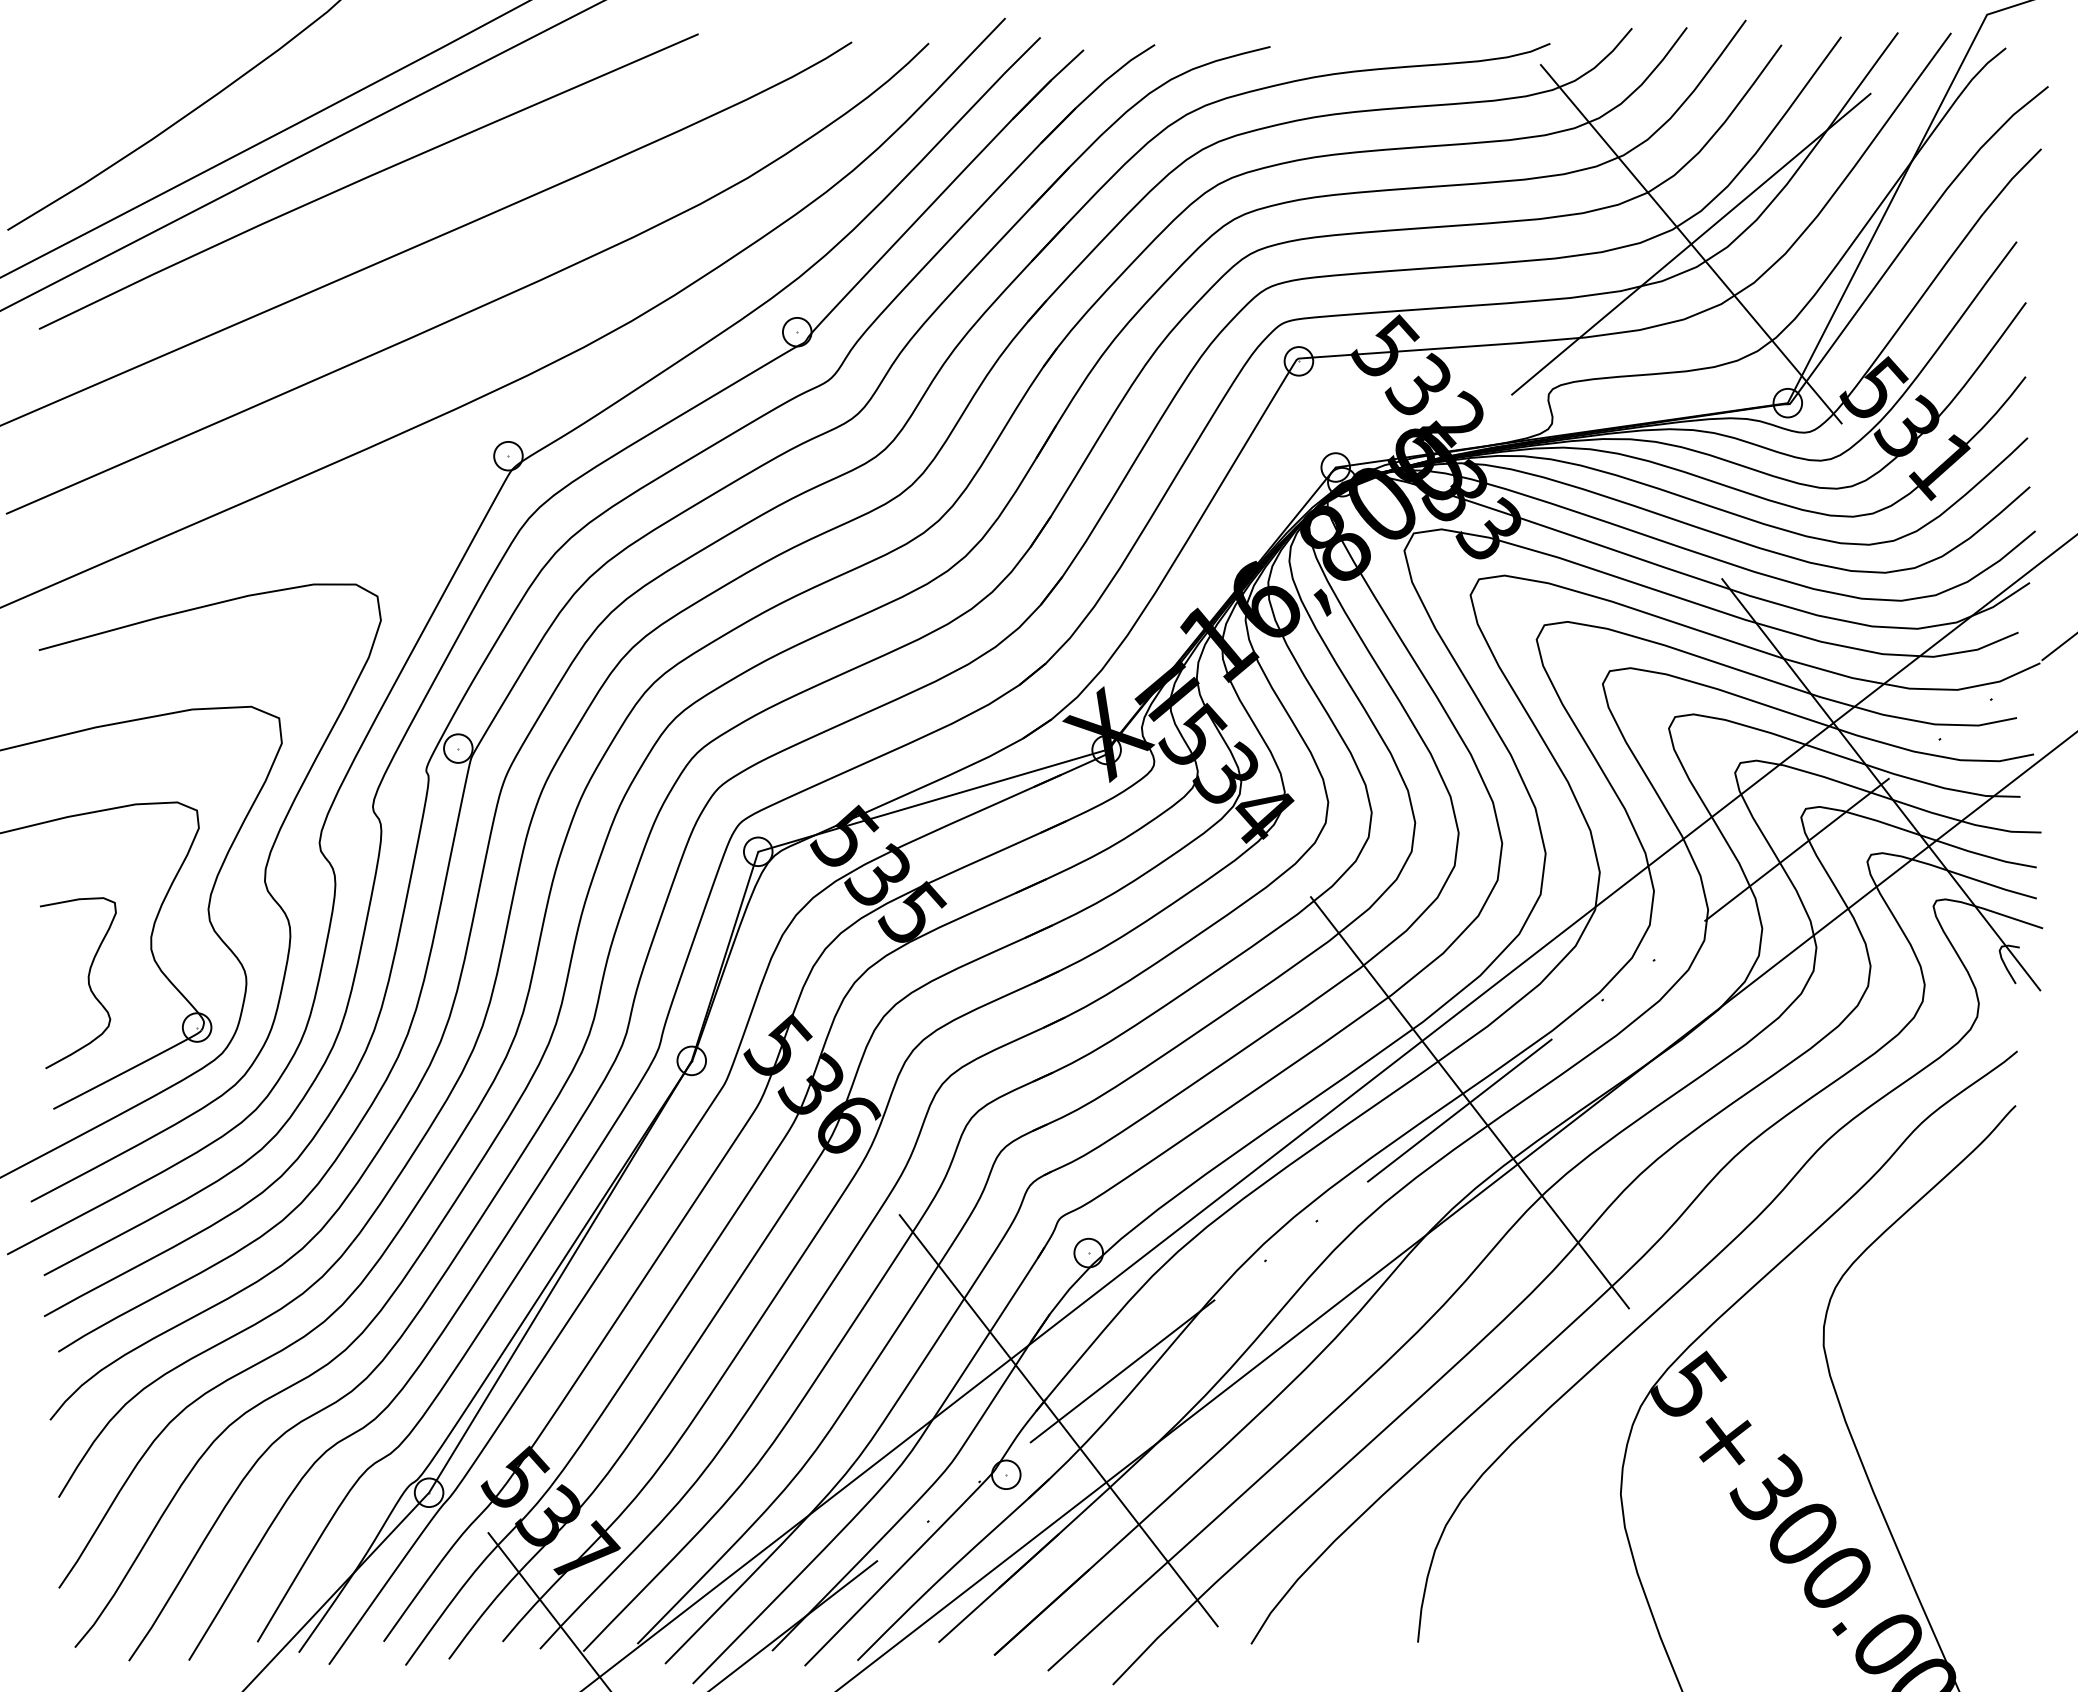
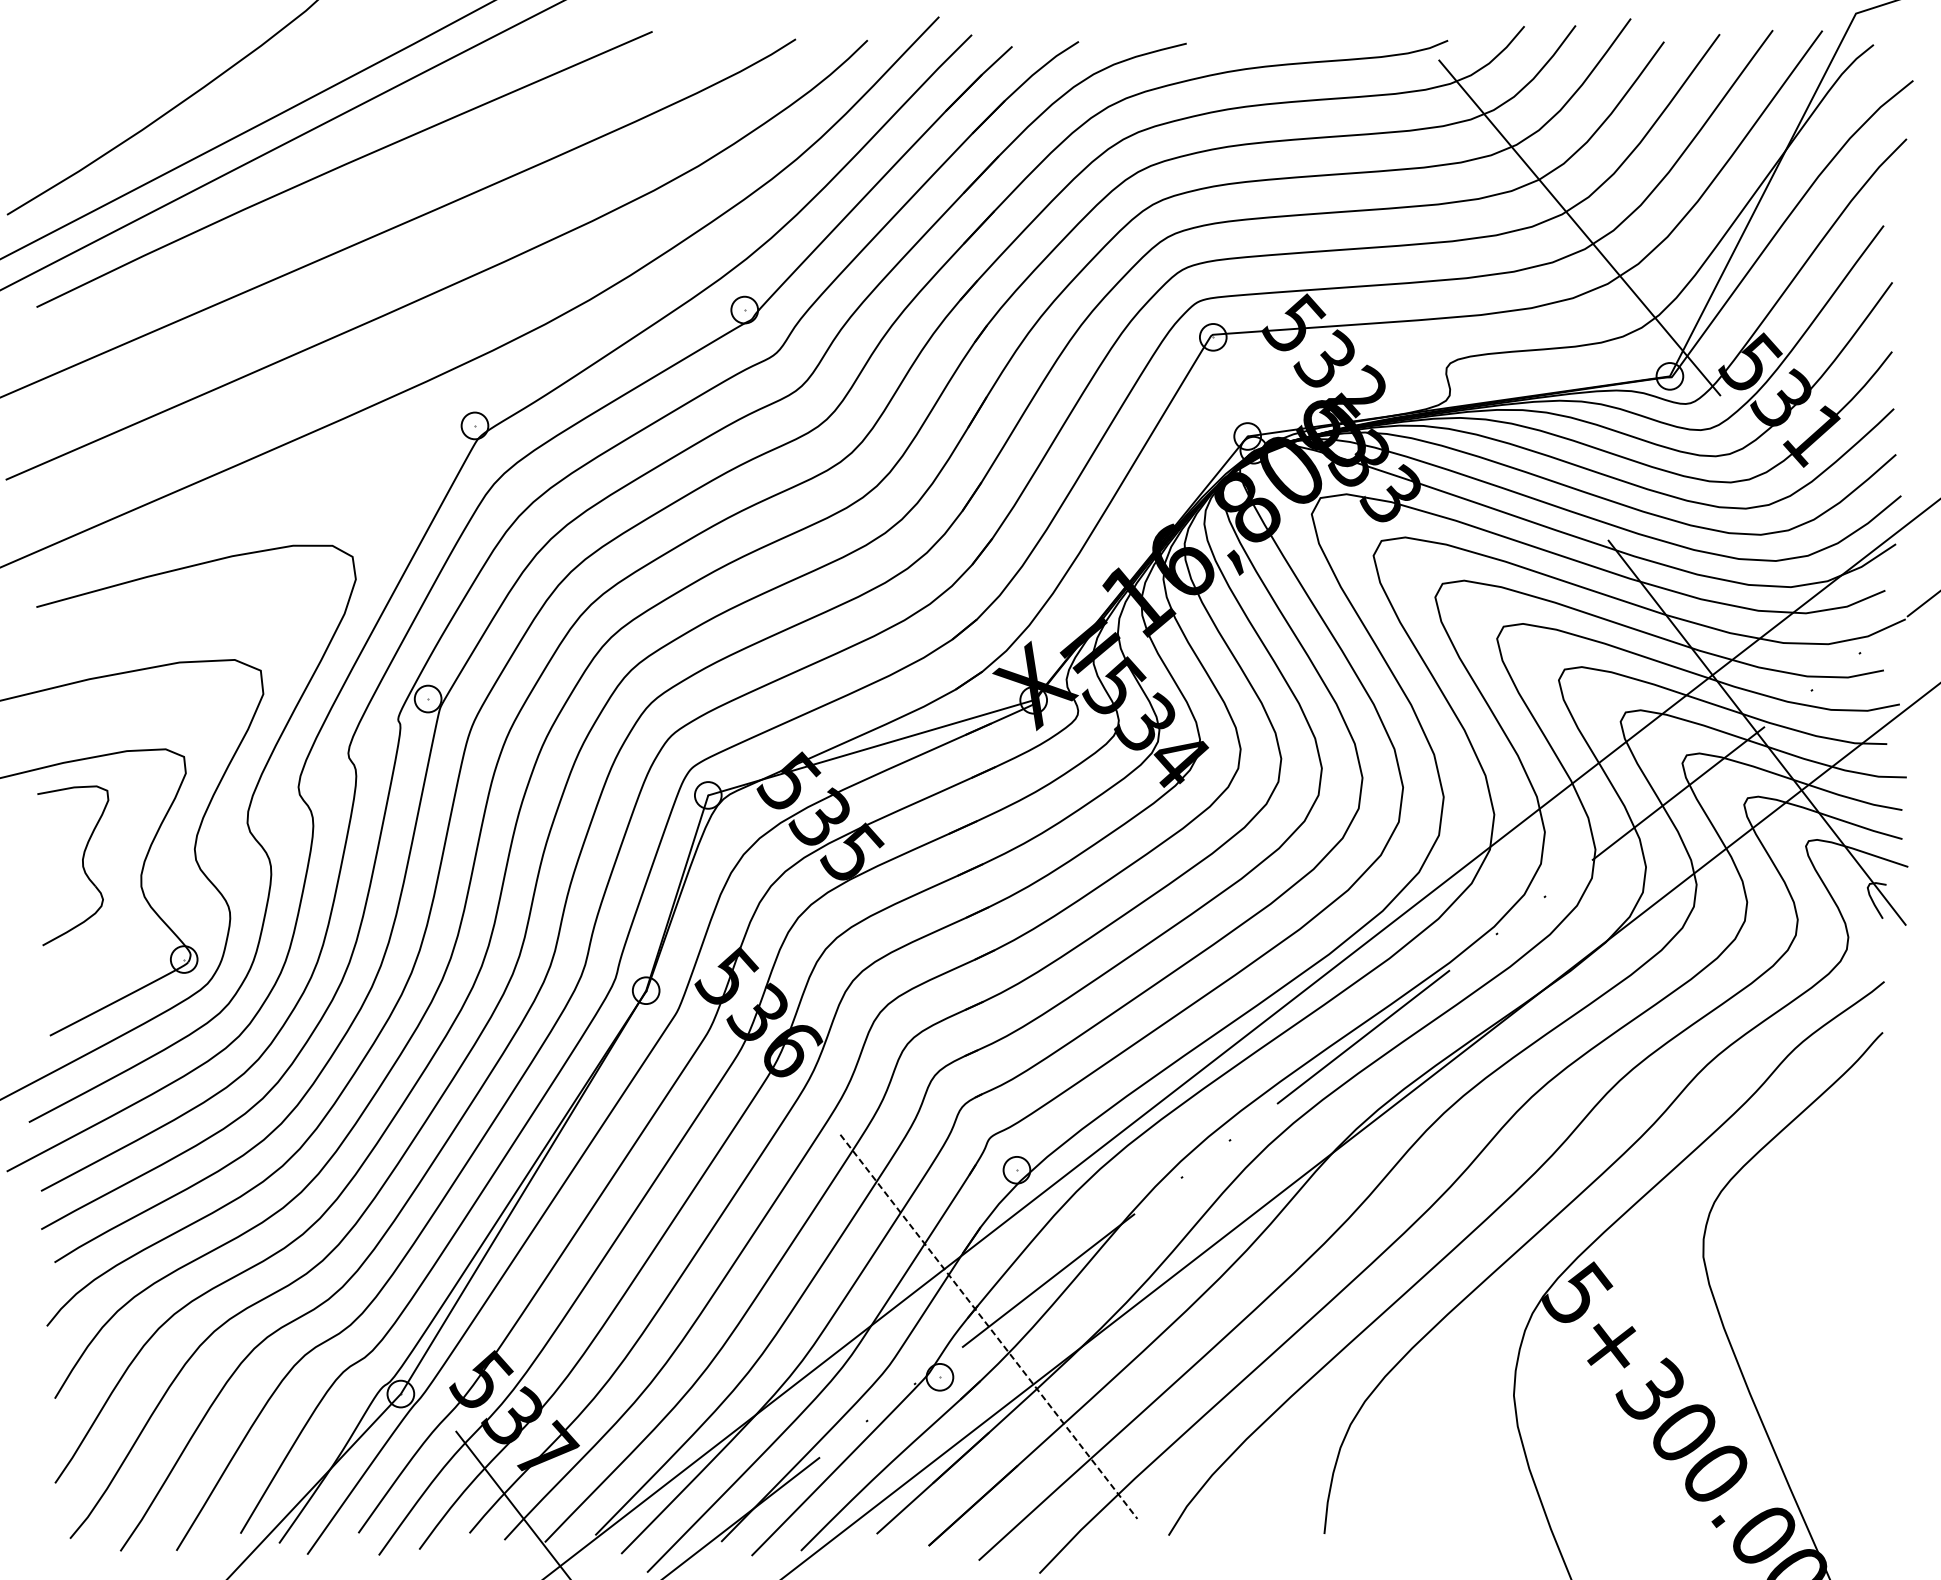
line: (1691, 243) -> (1579, 227), removed
part: (87, 980) -> (81, 863), moved
line: (1469, 1102) -> (1372, 1029), removed
line: (1058, 1420) -> (988, 1326), solid -> dashed

